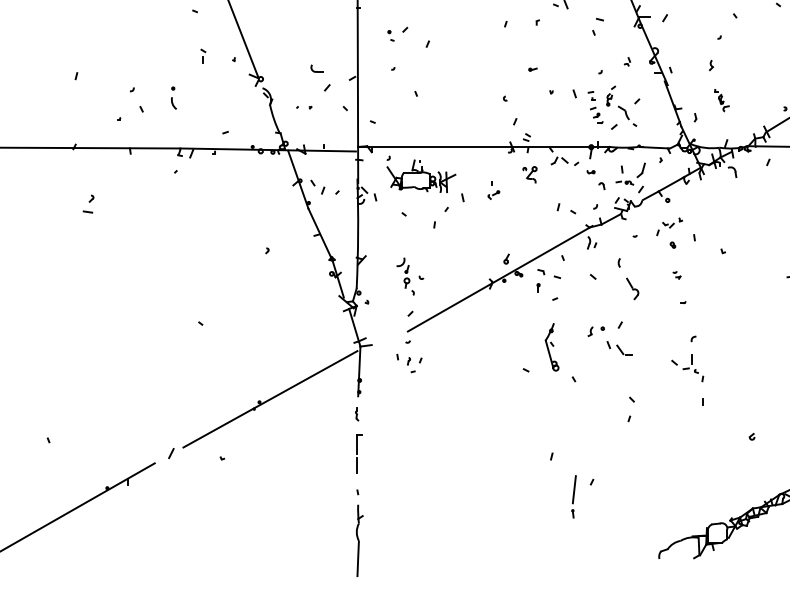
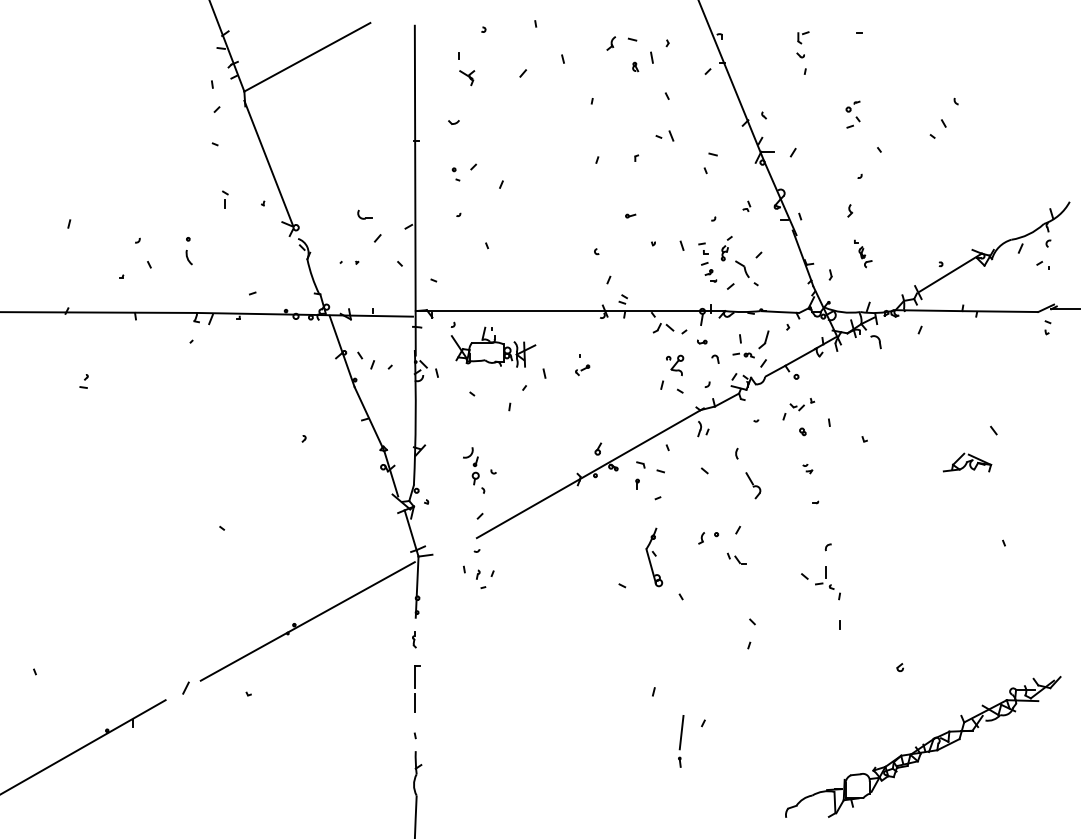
part: (530, 174) -> (675, 365), moved
part: (88, 204) -> (83, 381), size x0.62
part: (618, 348) -> (736, 558), size x0.62

